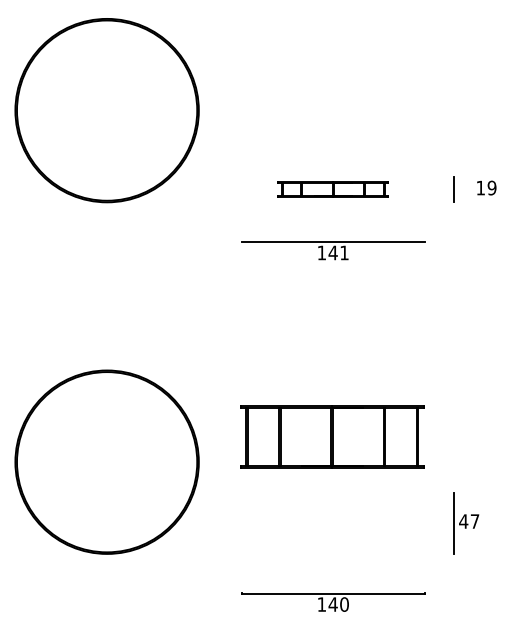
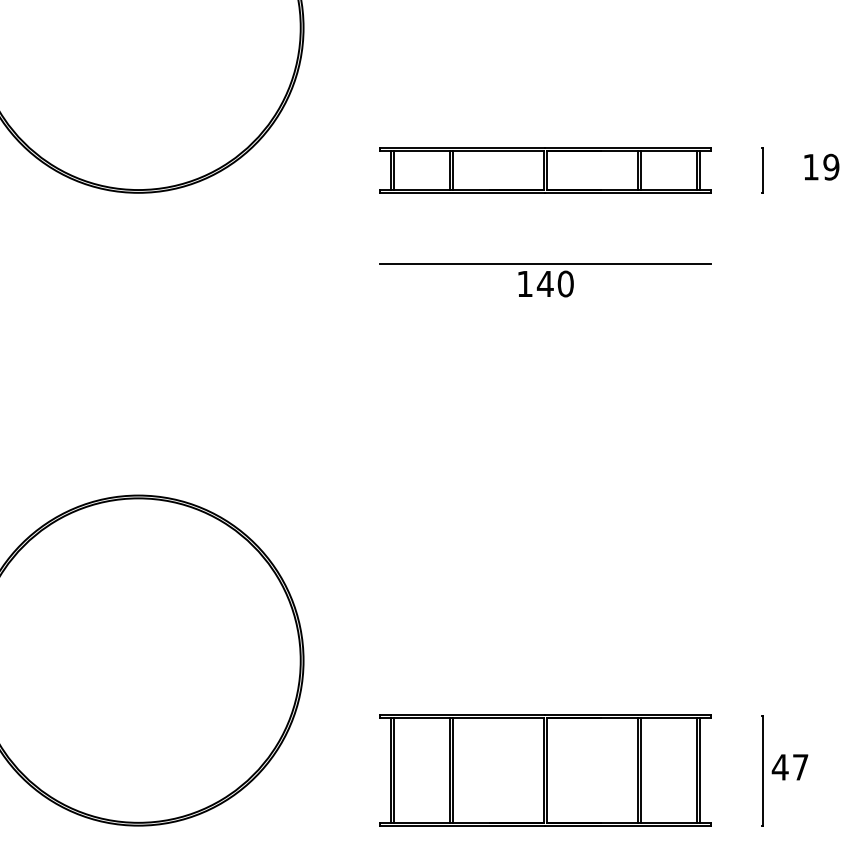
part: (333, 189) -> (545, 169), size x1.67
text: (344, 252) -> (565, 283), 141 -> 140
part: (332, 436) -> (545, 769), moved

